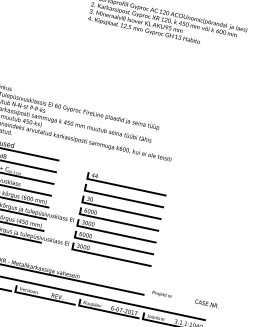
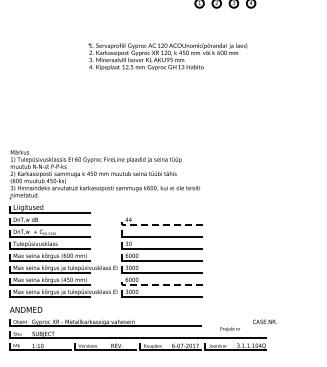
line: (122, 186) -> (157, 224), solid -> dashed
line: (109, 244) -> (157, 284), solid -> dashed
text: (161, 294) -> (229, 329), moved

